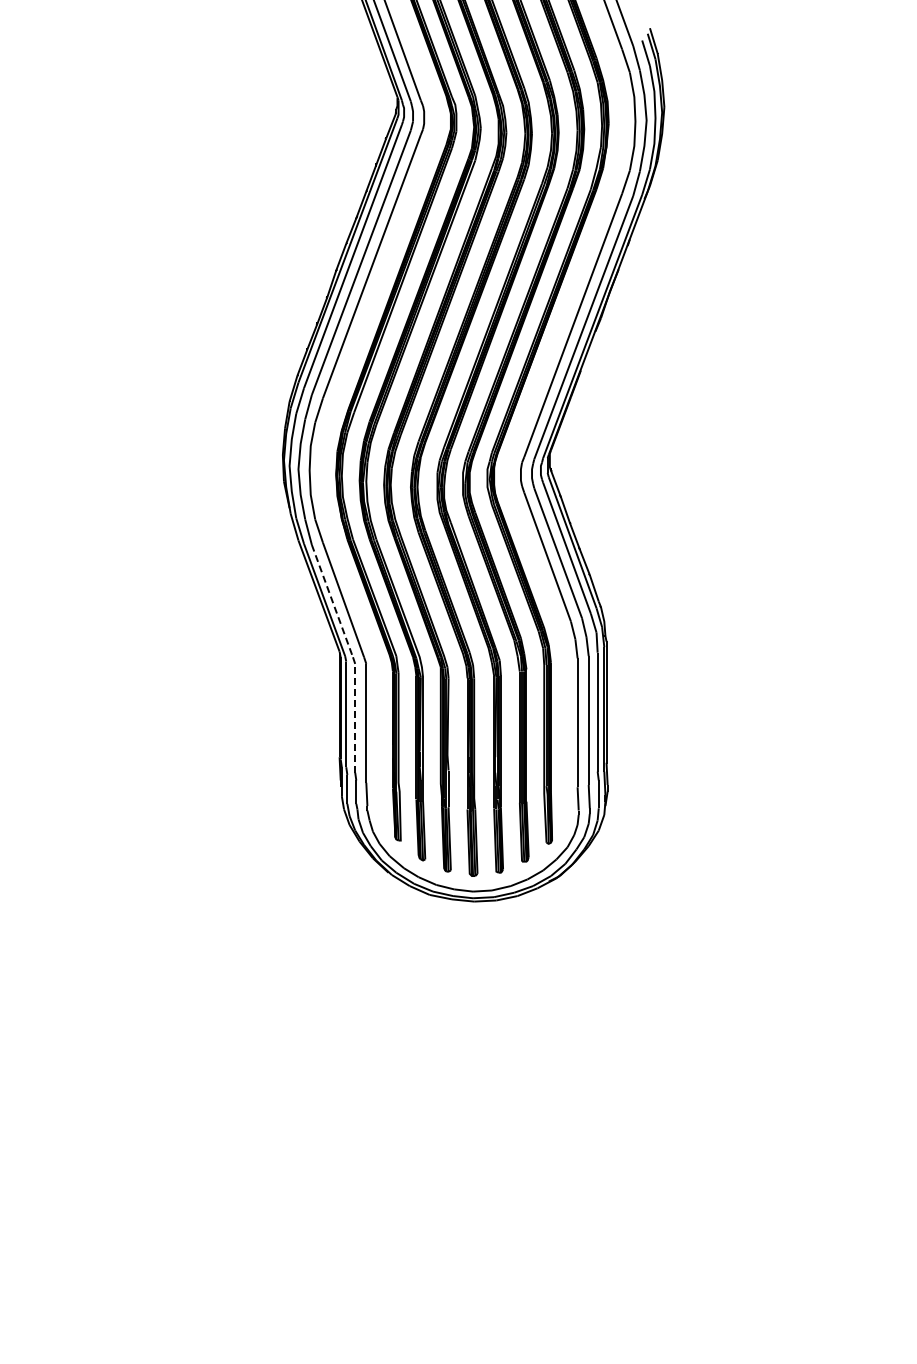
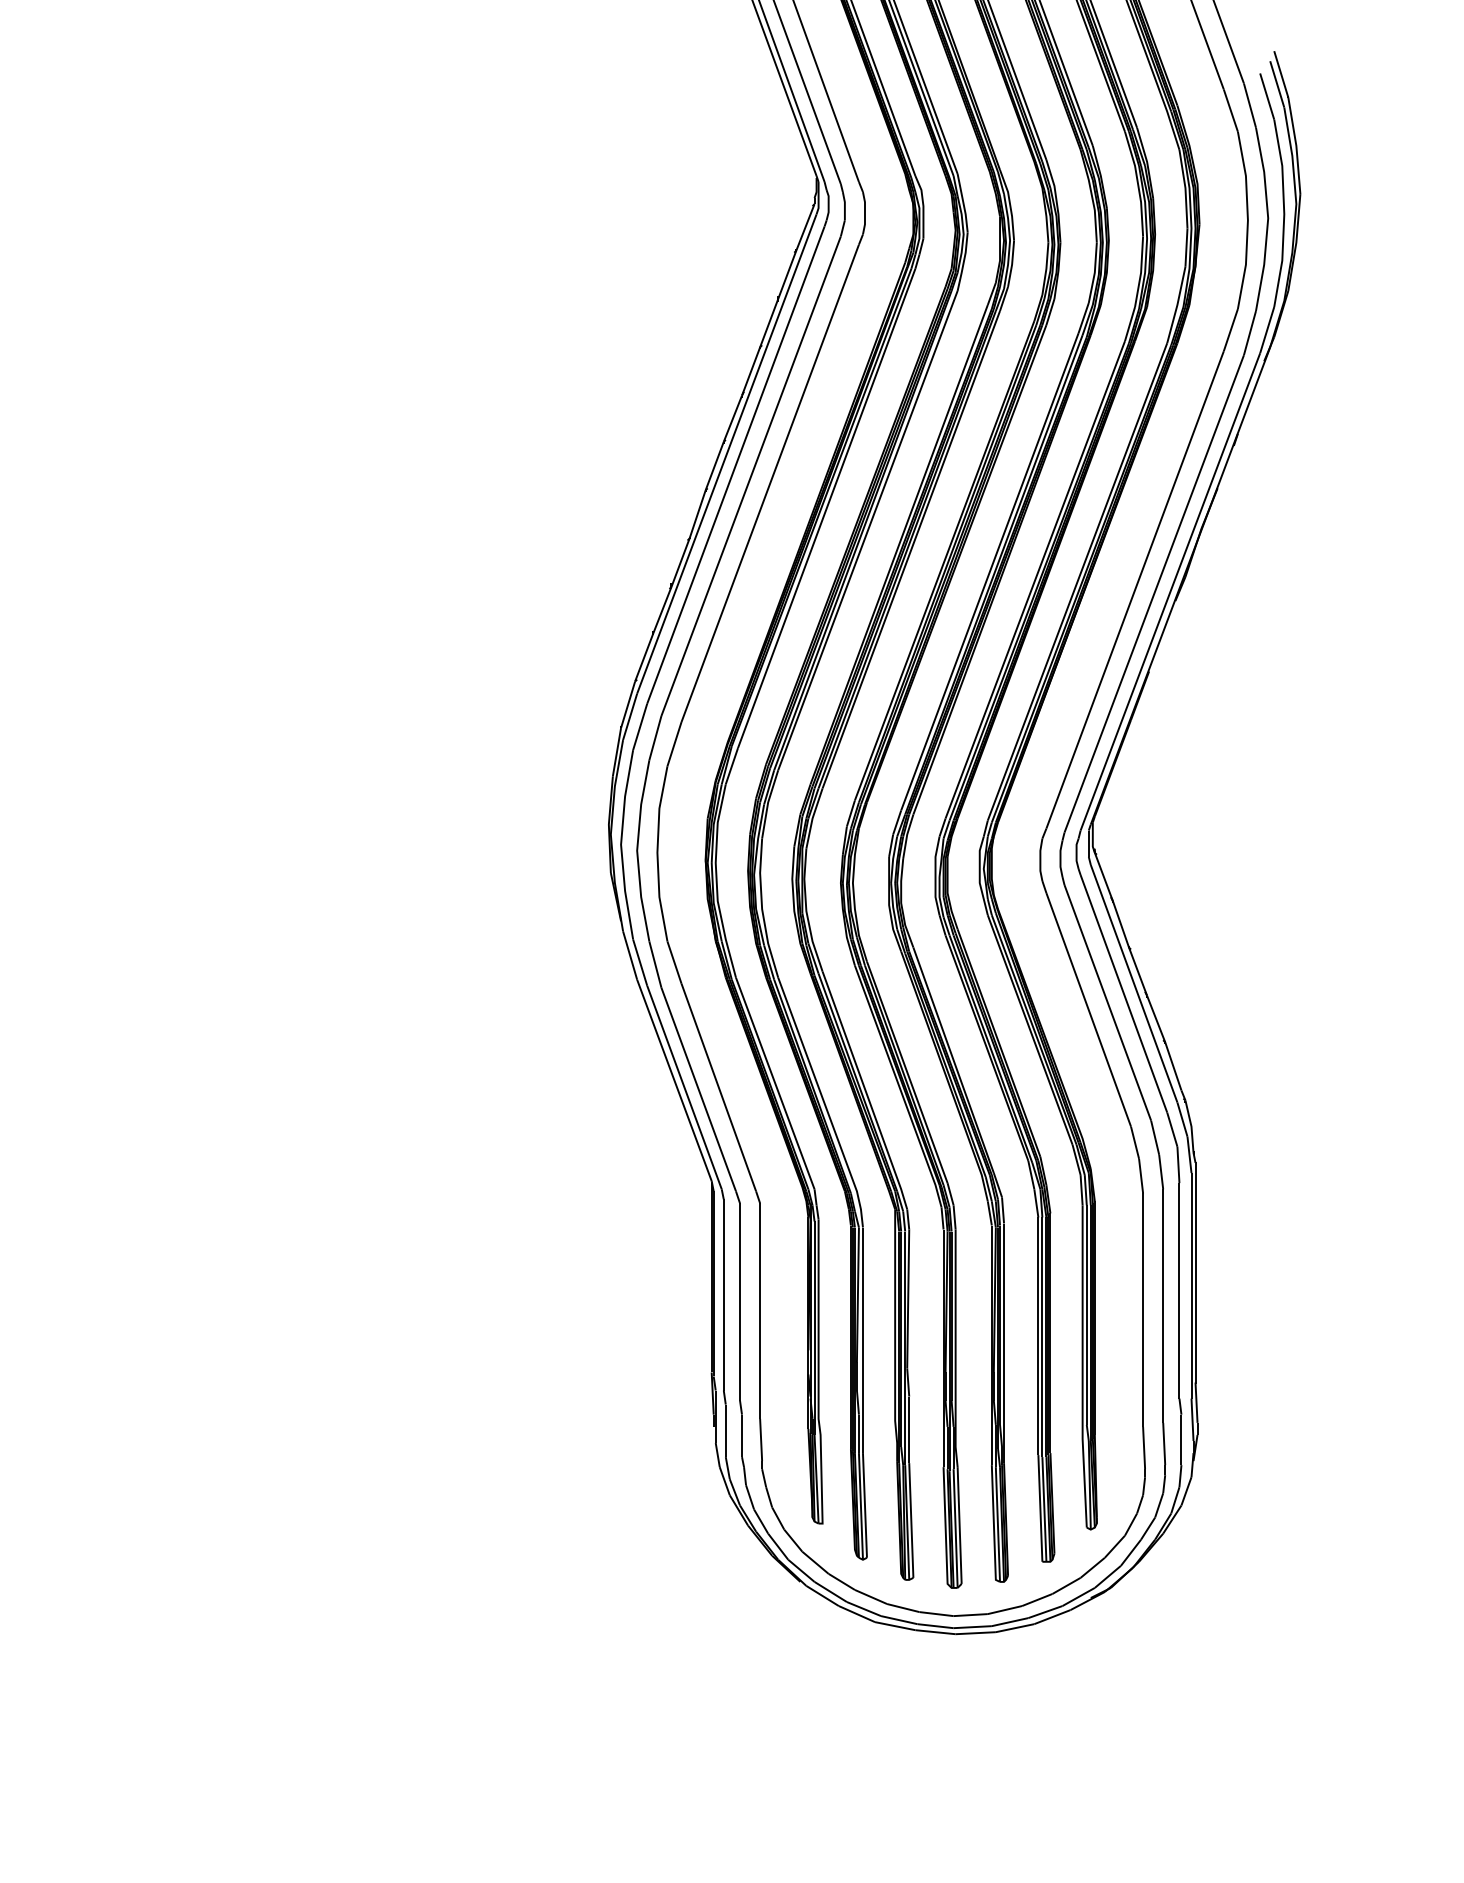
line: (332, 601) -> (698, 1090), dashed -> solid
line: (355, 717) -> (740, 1300), dashed -> solid

